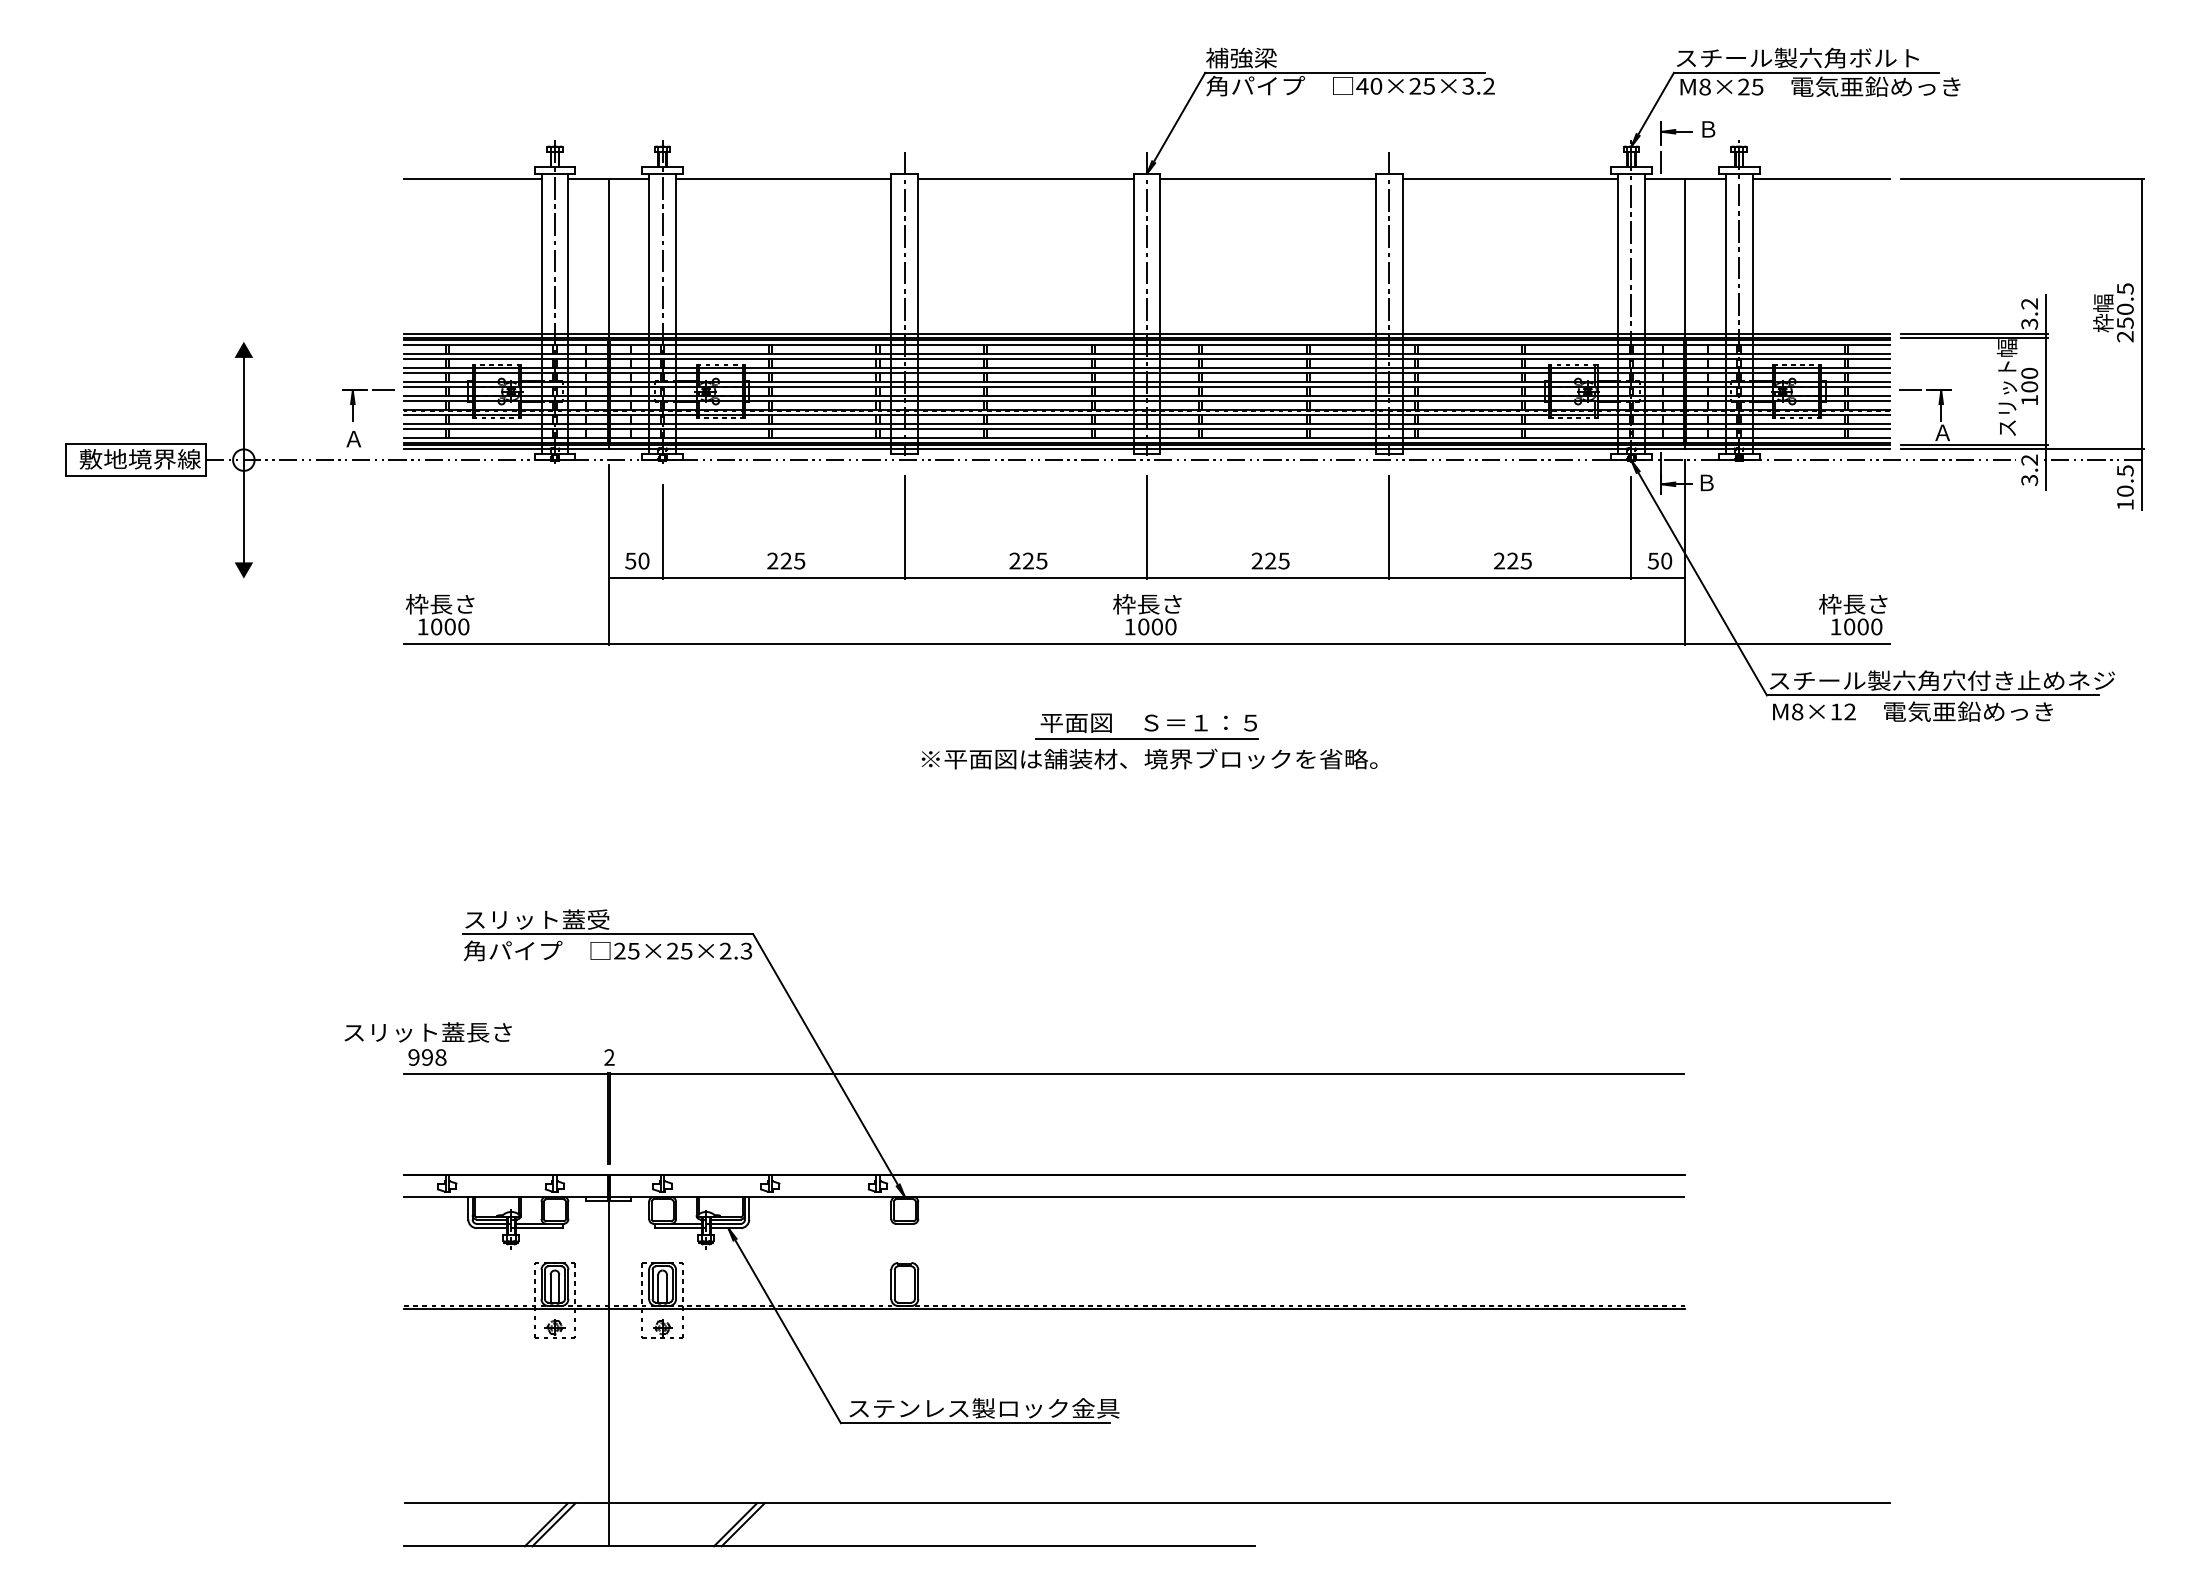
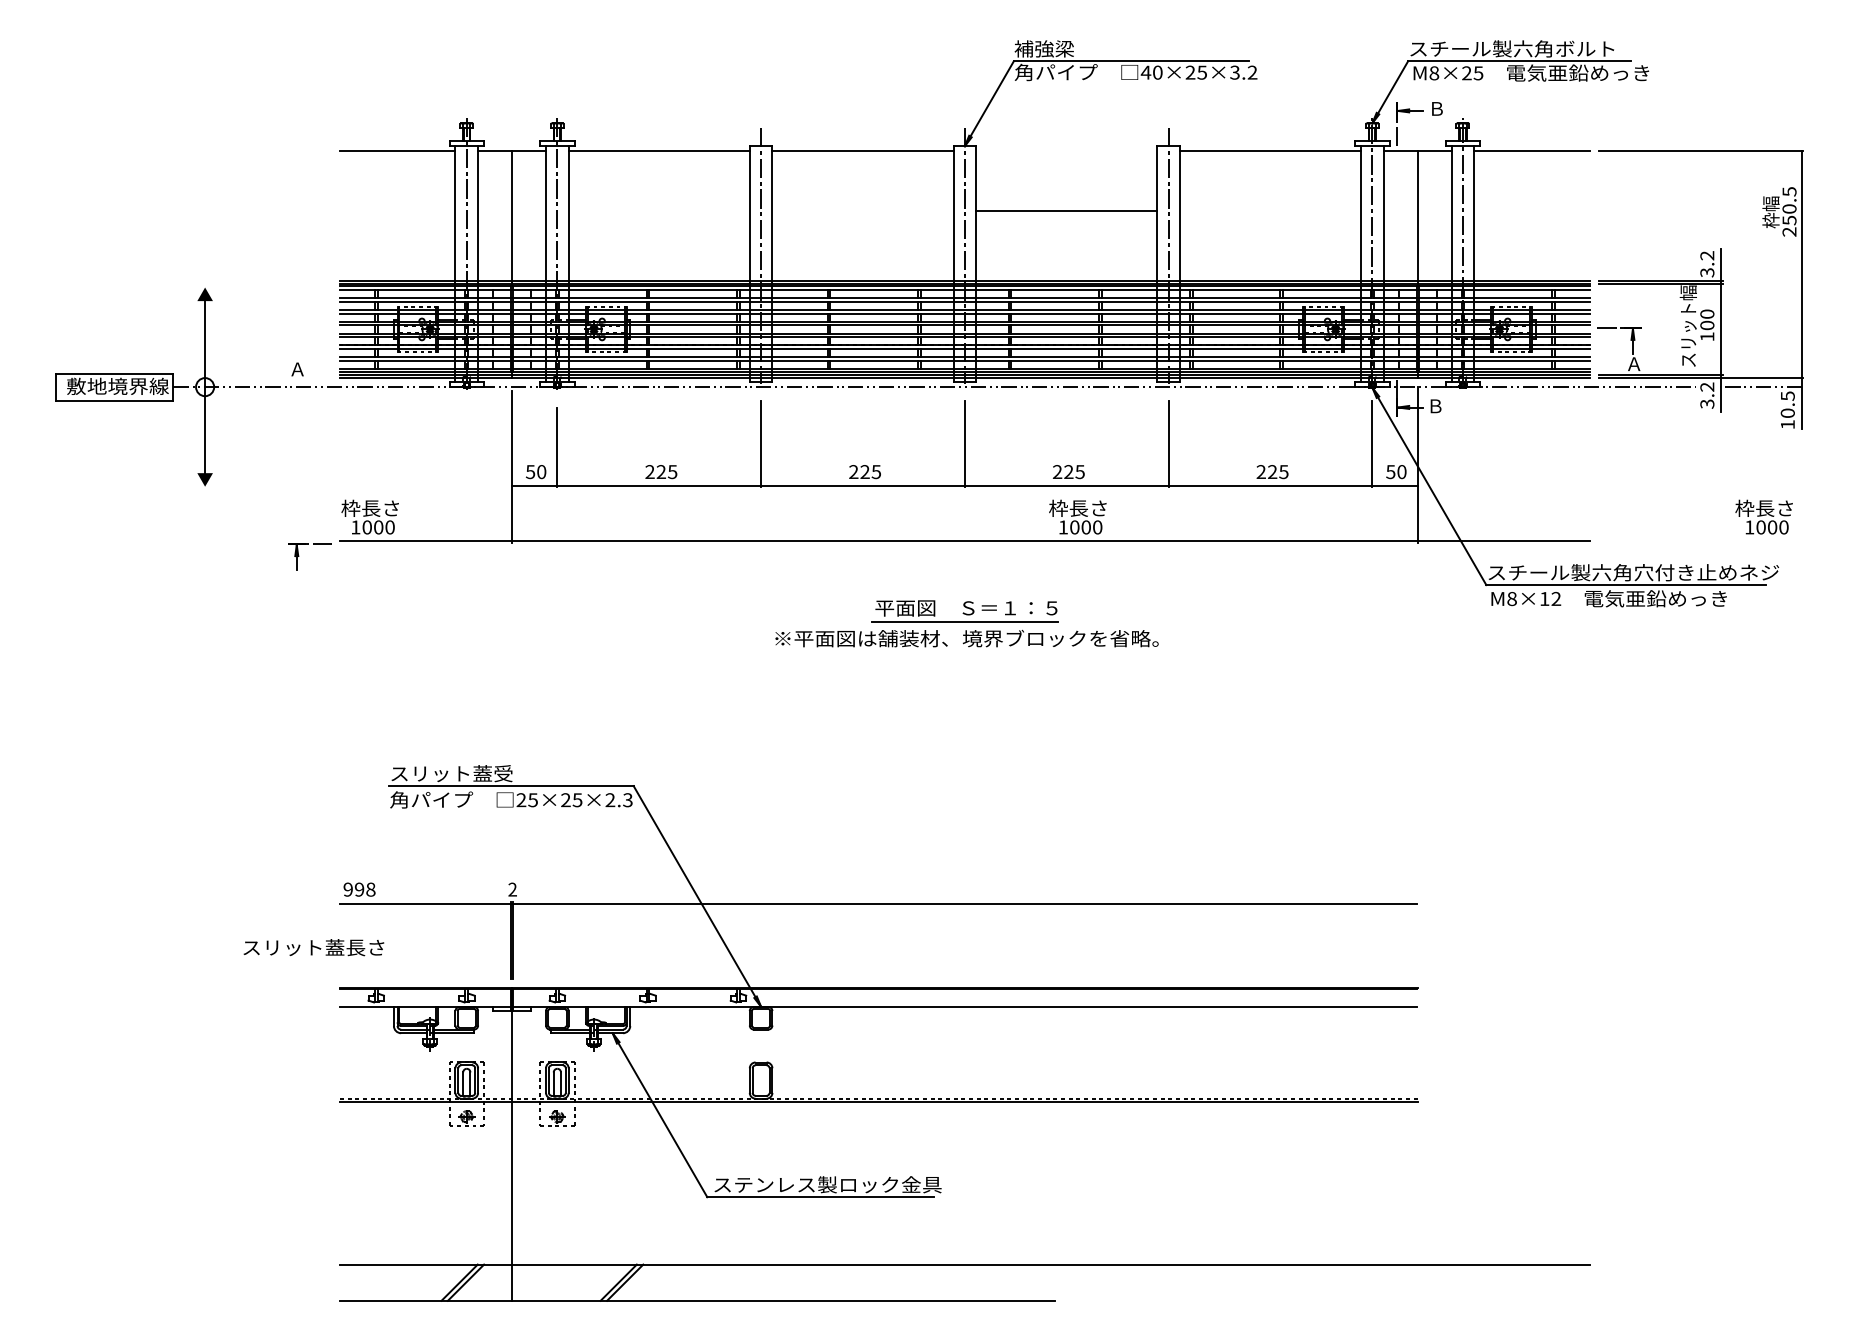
line: (1267, 179) -> (1066, 211), moved
text: (2113, 312) -> (1779, 211), moved
part: (355, 404) -> (299, 556), moved
text: (1147, 614) -> (1077, 516), moved
text: (1853, 614) -> (1764, 516), moved
text: (427, 1032) -> (313, 947), moved

